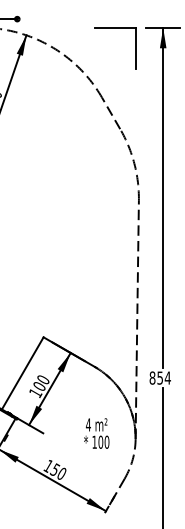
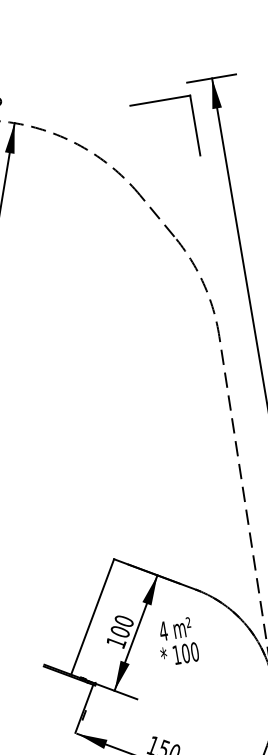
part: (115, 28) -> (161, 101), moved
text: (96, 433) -> (177, 641), moved

